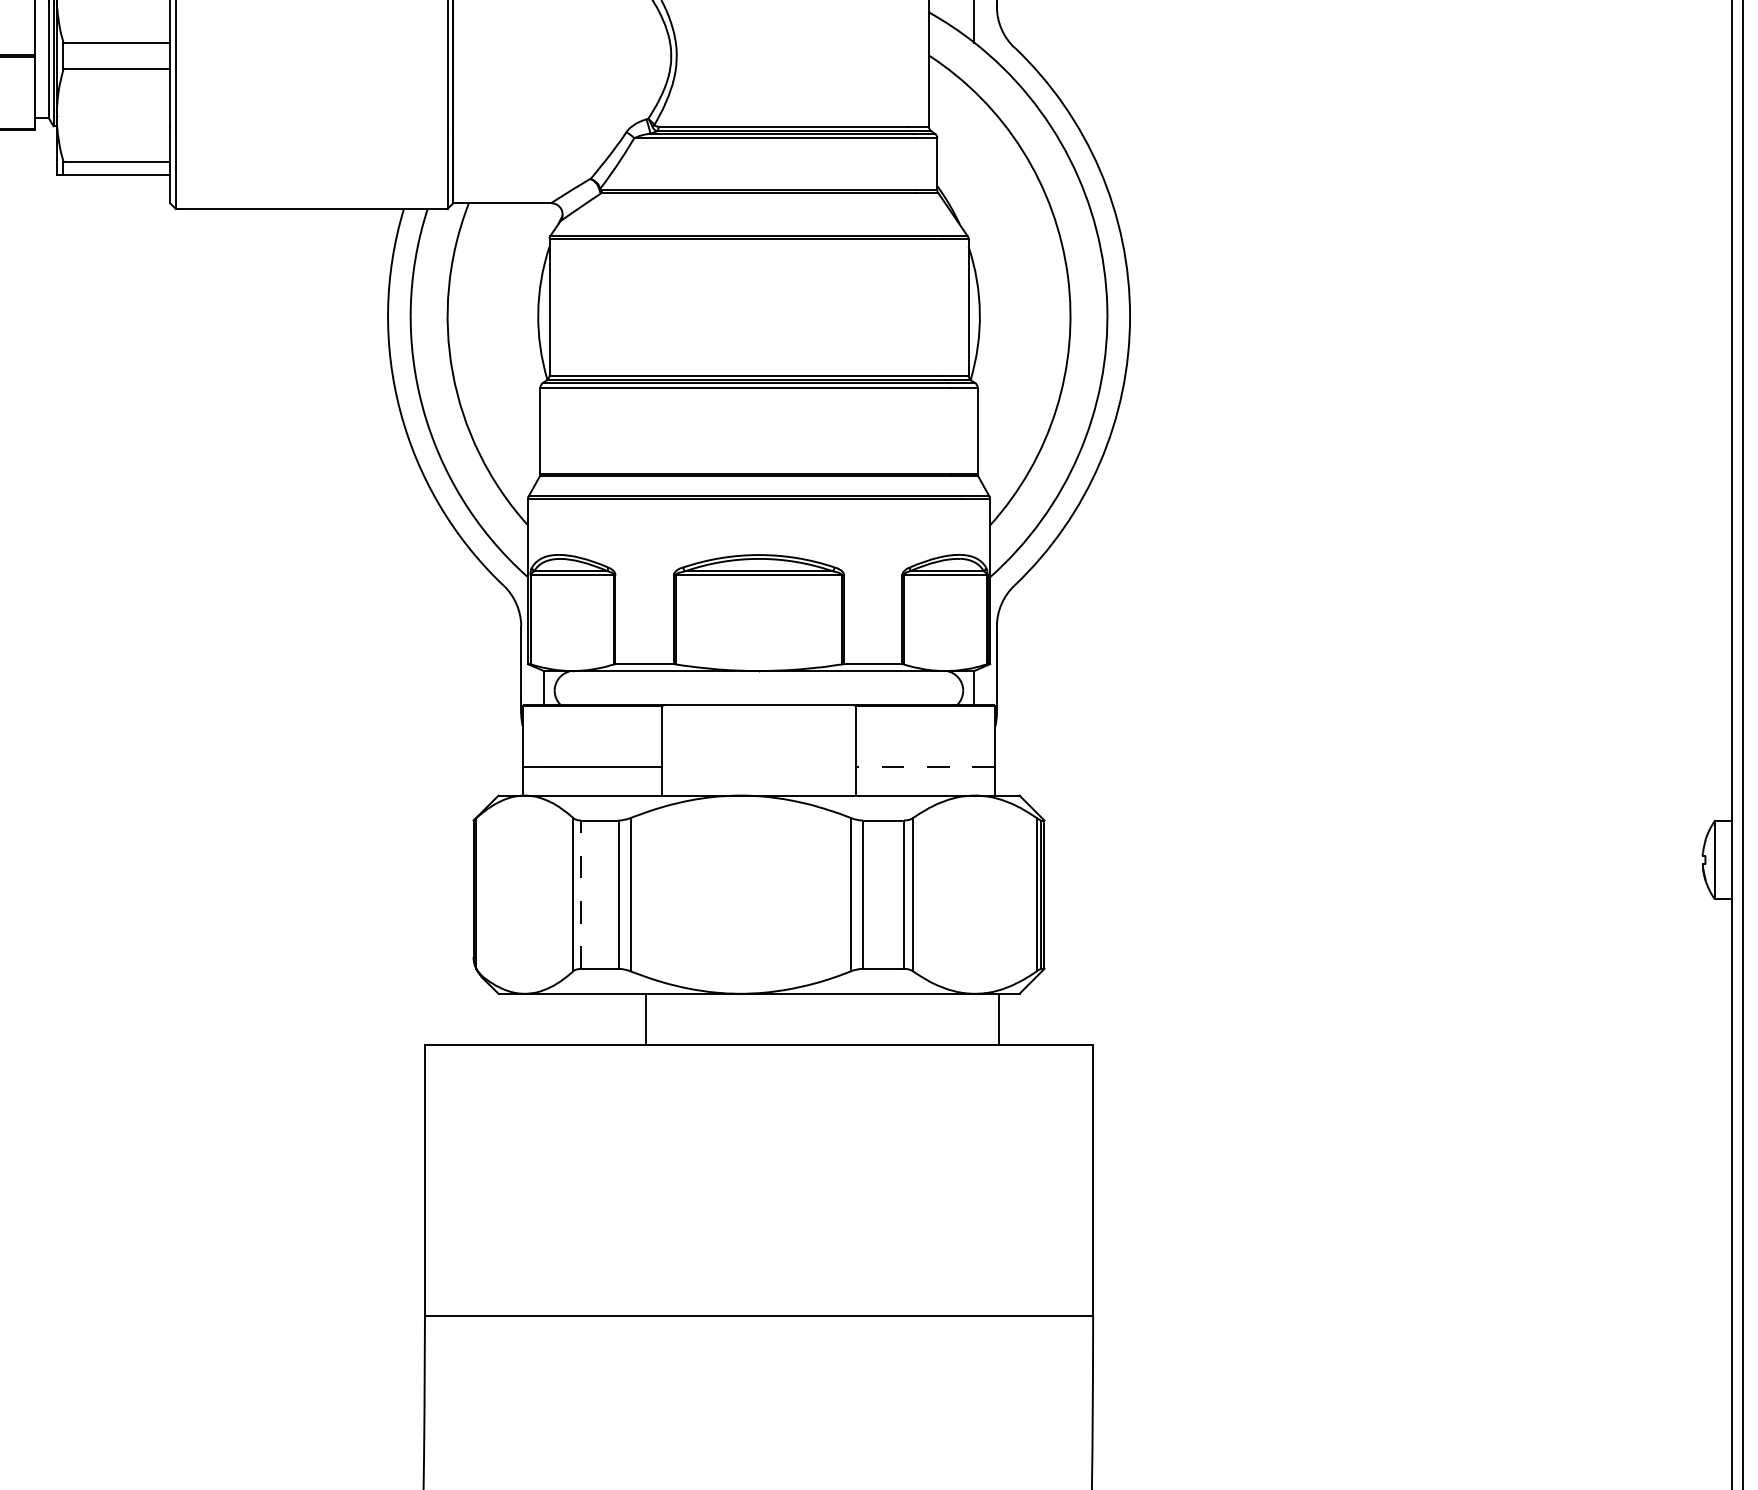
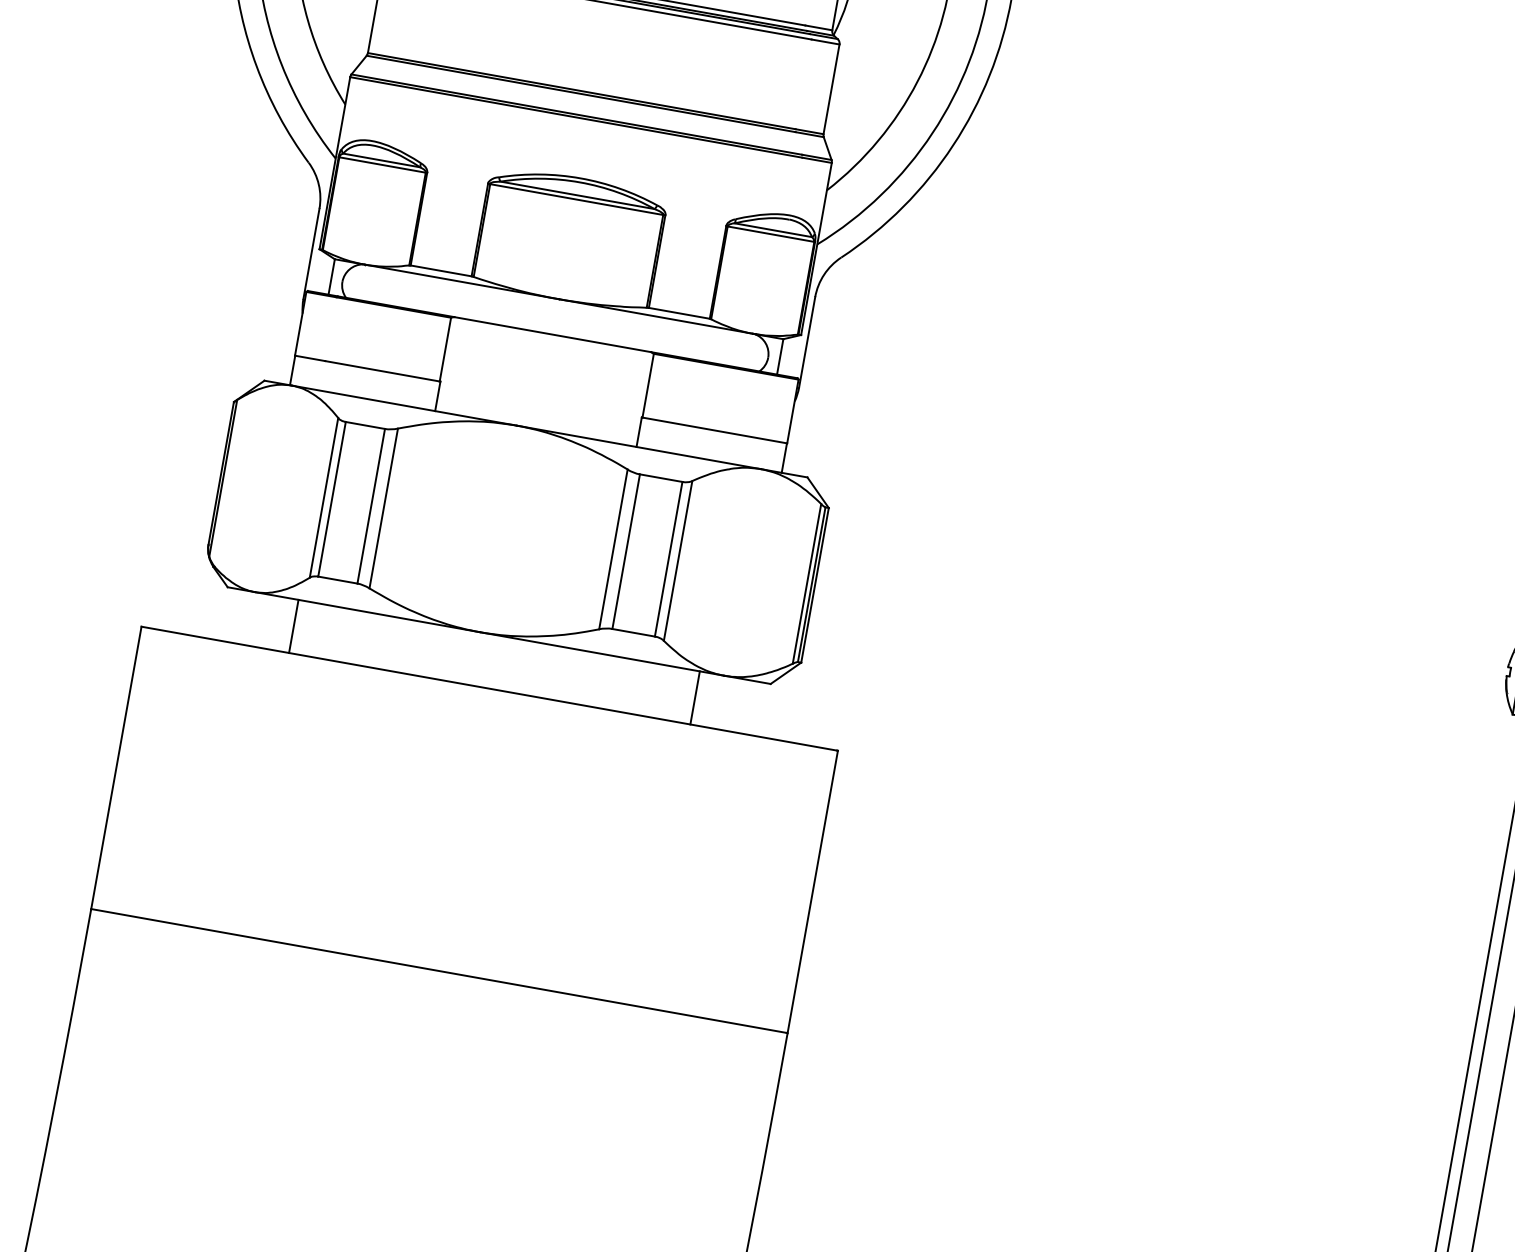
line: (925, 767) -> (714, 430), dashed -> solid
line: (581, 894) -> (332, 499), dashed -> solid
line: (645, 1018) -> (293, 625), moved
line: (998, 1018) -> (695, 697), moved

